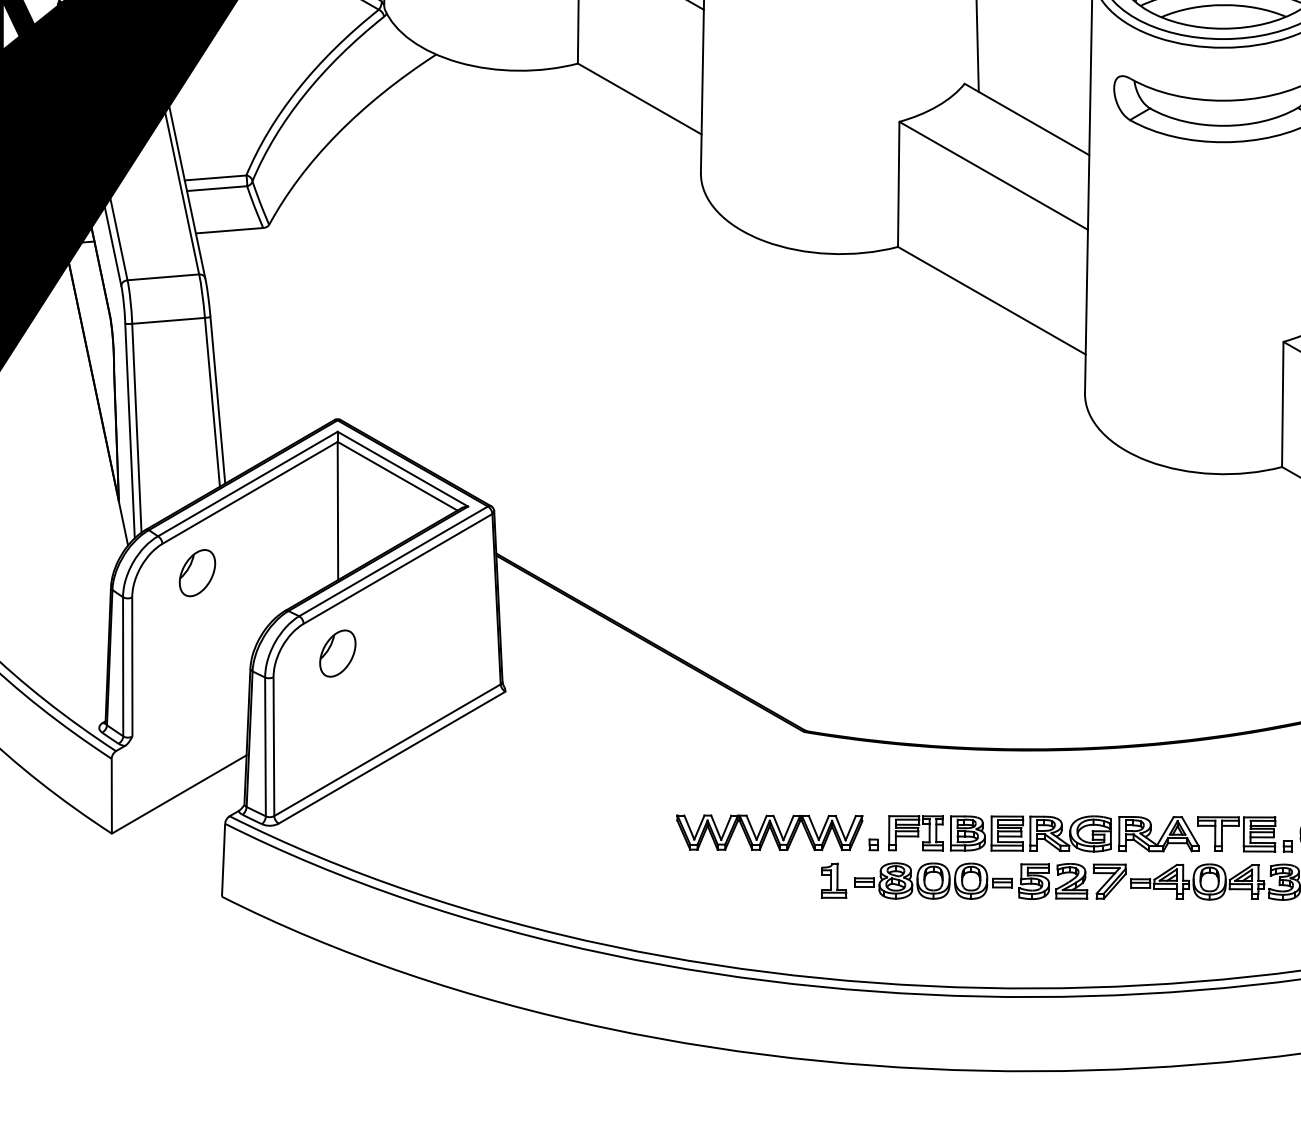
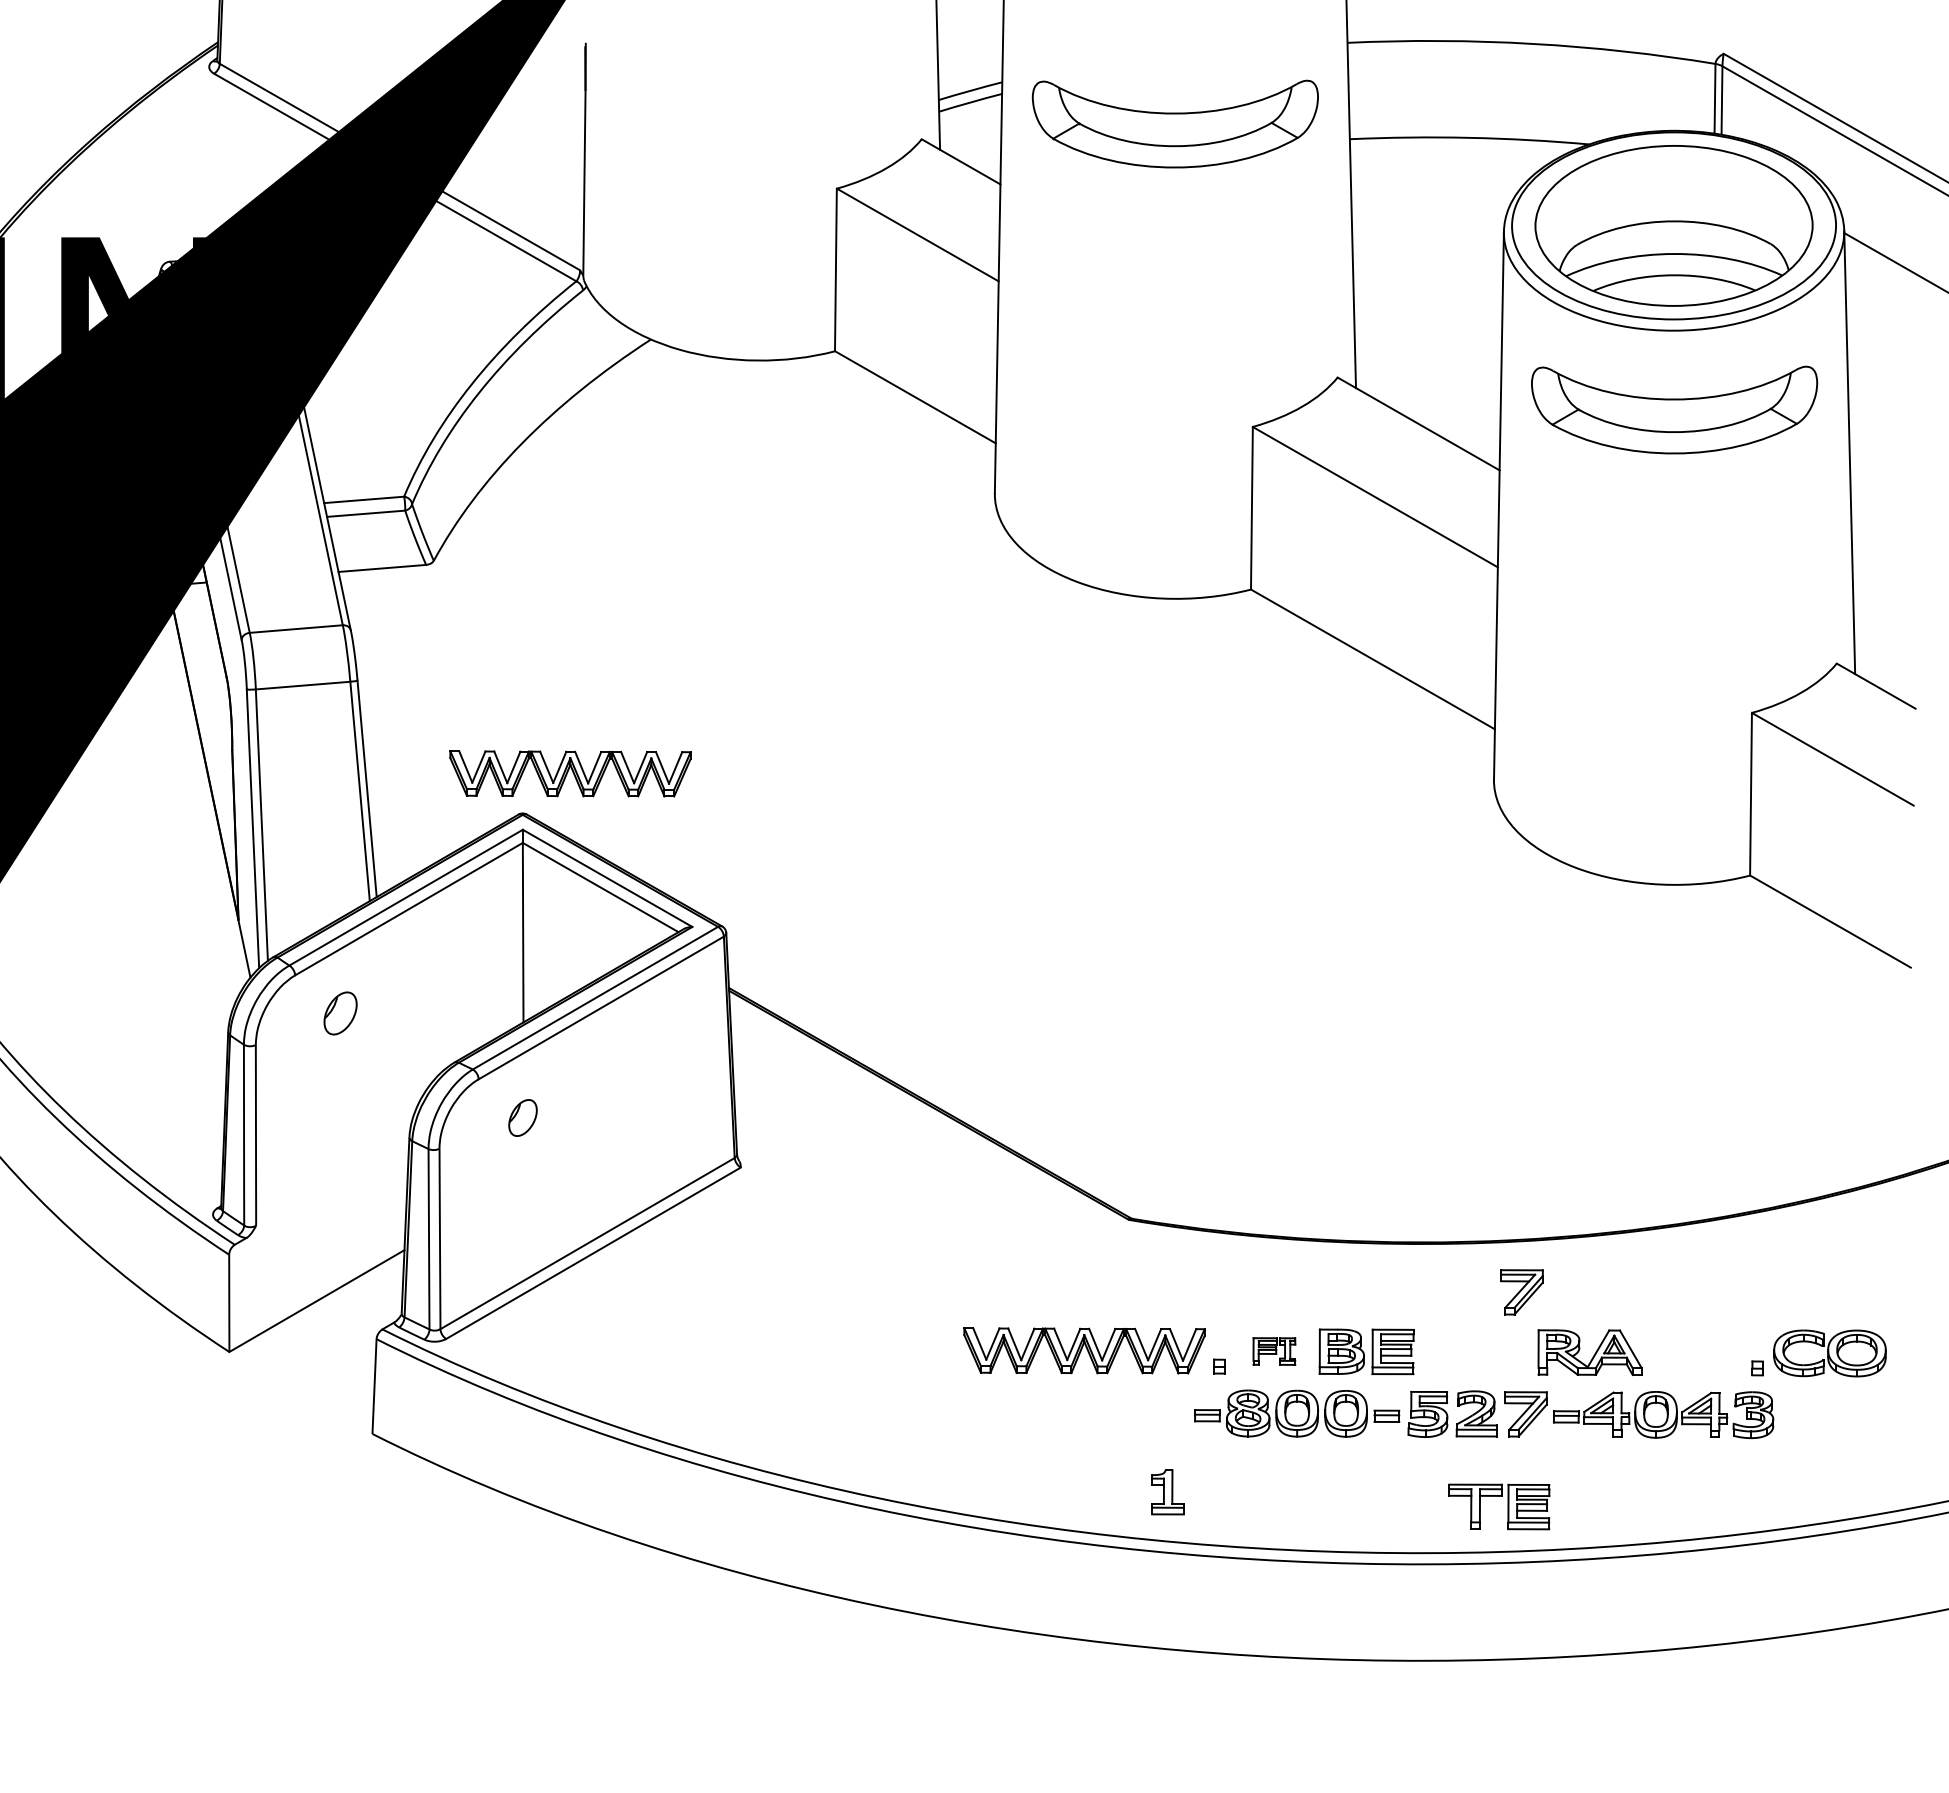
part: (374, 388) -> (570, 773), added
part: (197, 573) -> (340, 1013), size x0.7
part: (337, 653) -> (522, 1117), size x0.6
part: (1106, 787) -> (1521, 1292), added
part: (916, 833) -> (1274, 1351), size x0.6
part: (1070, 834) -> (1475, 1352), removed
part: (1243, 834) -> (1507, 1506), moved
part: (833, 880) -> (1167, 1492), moved

